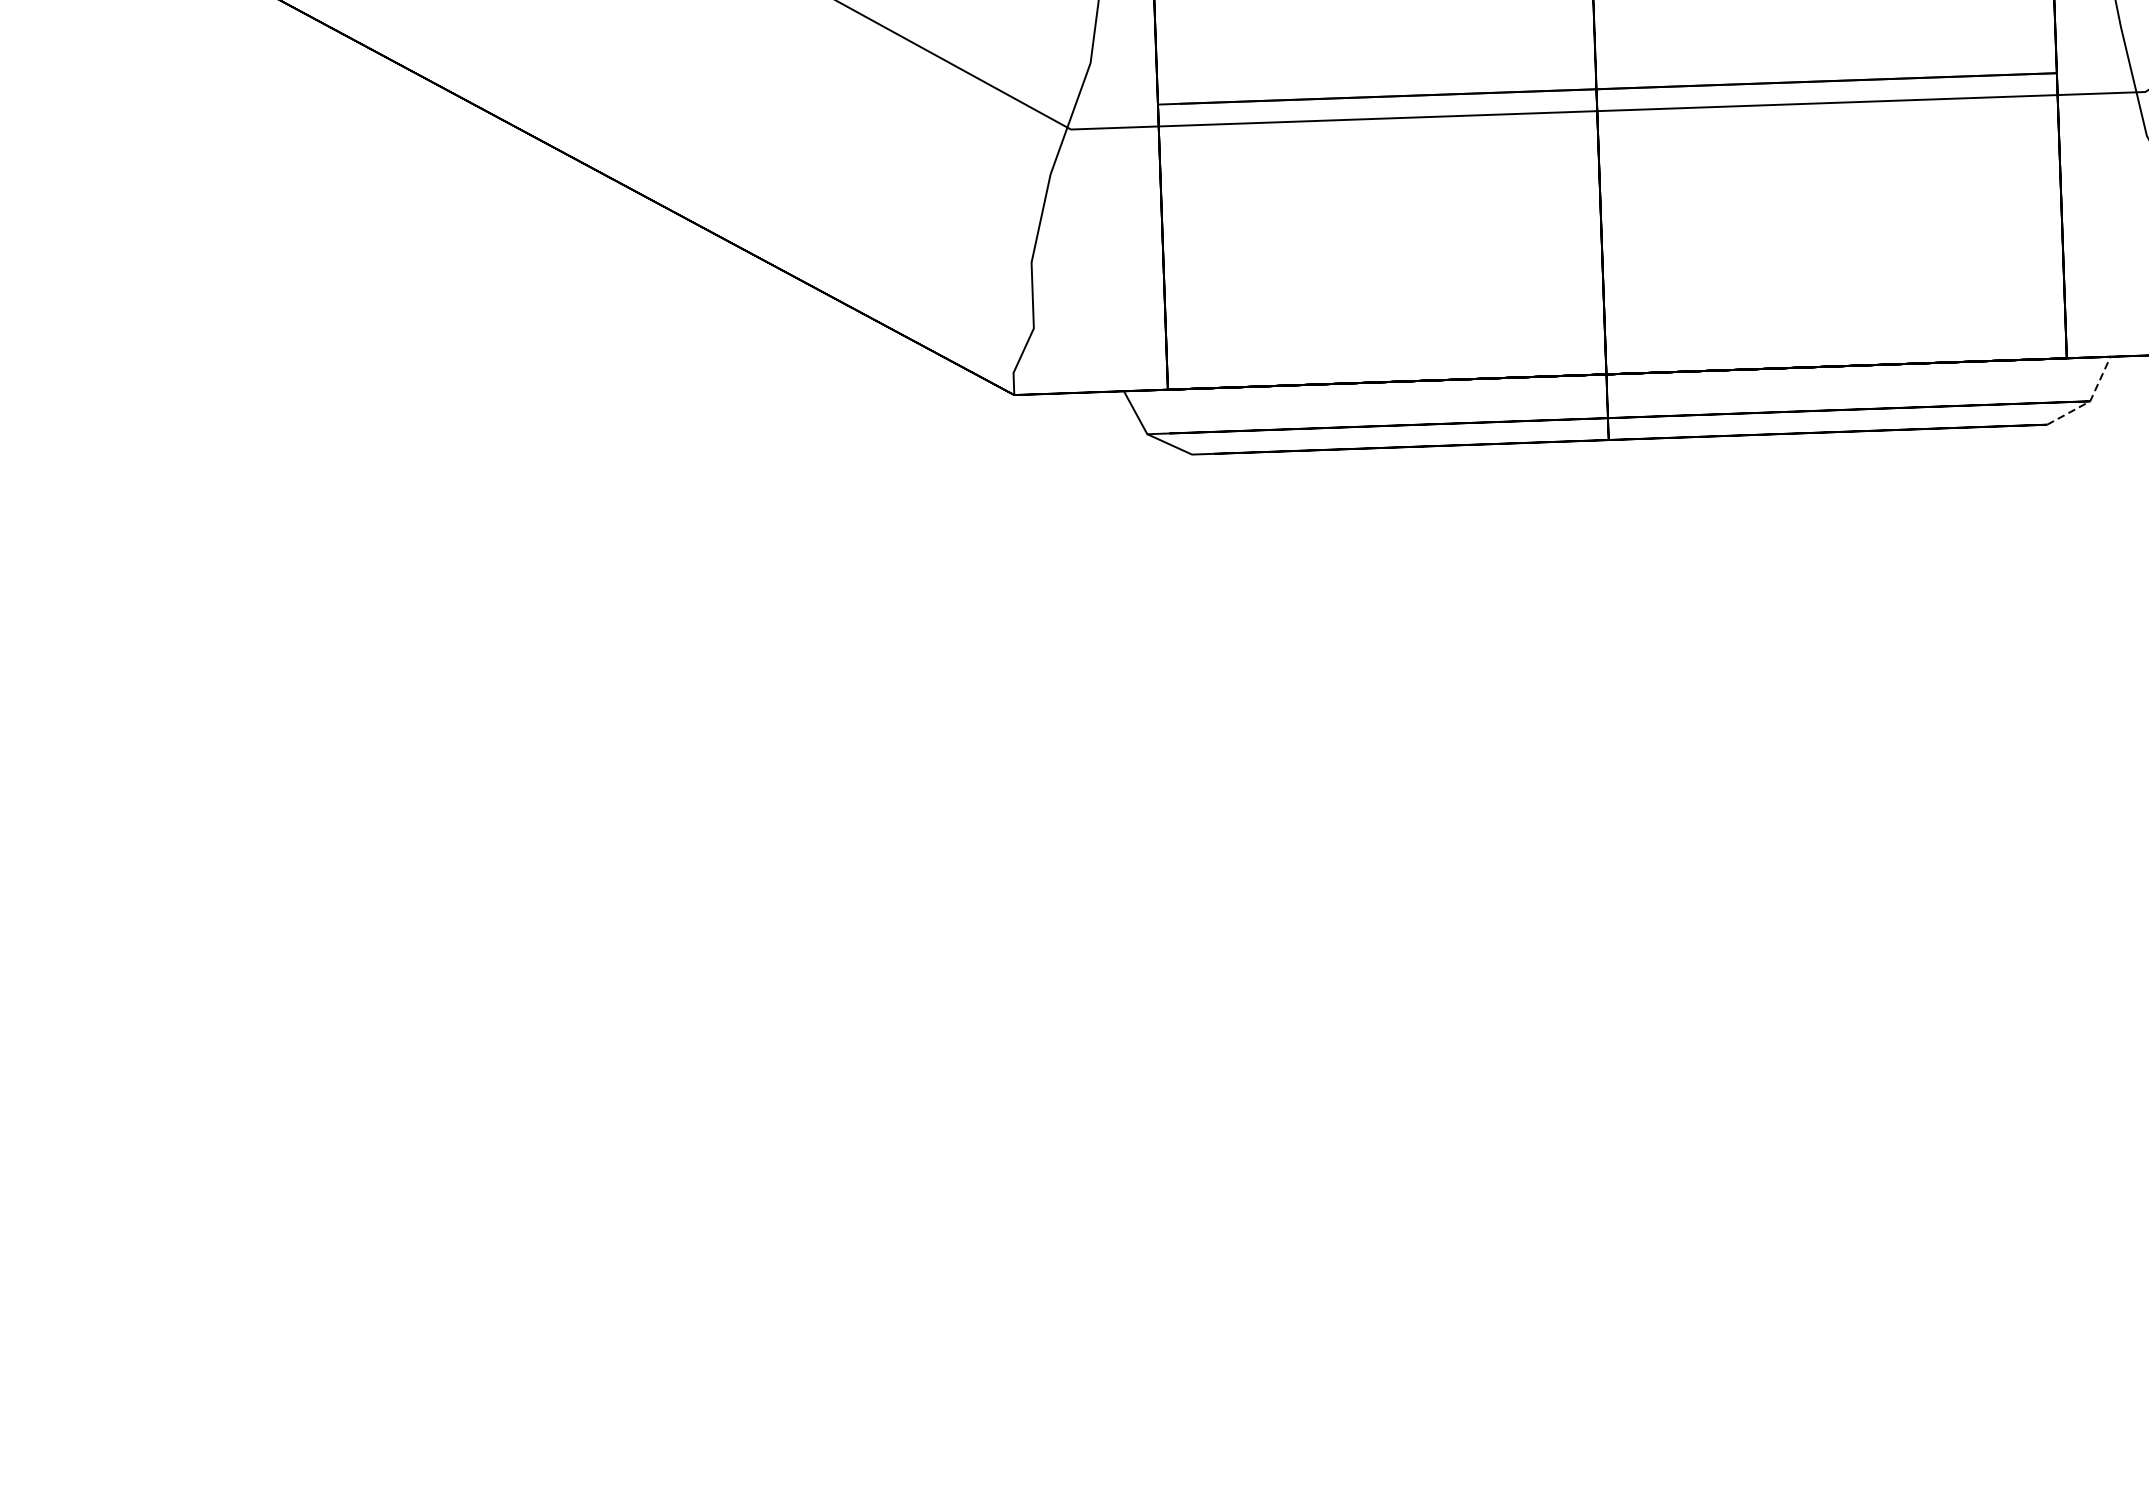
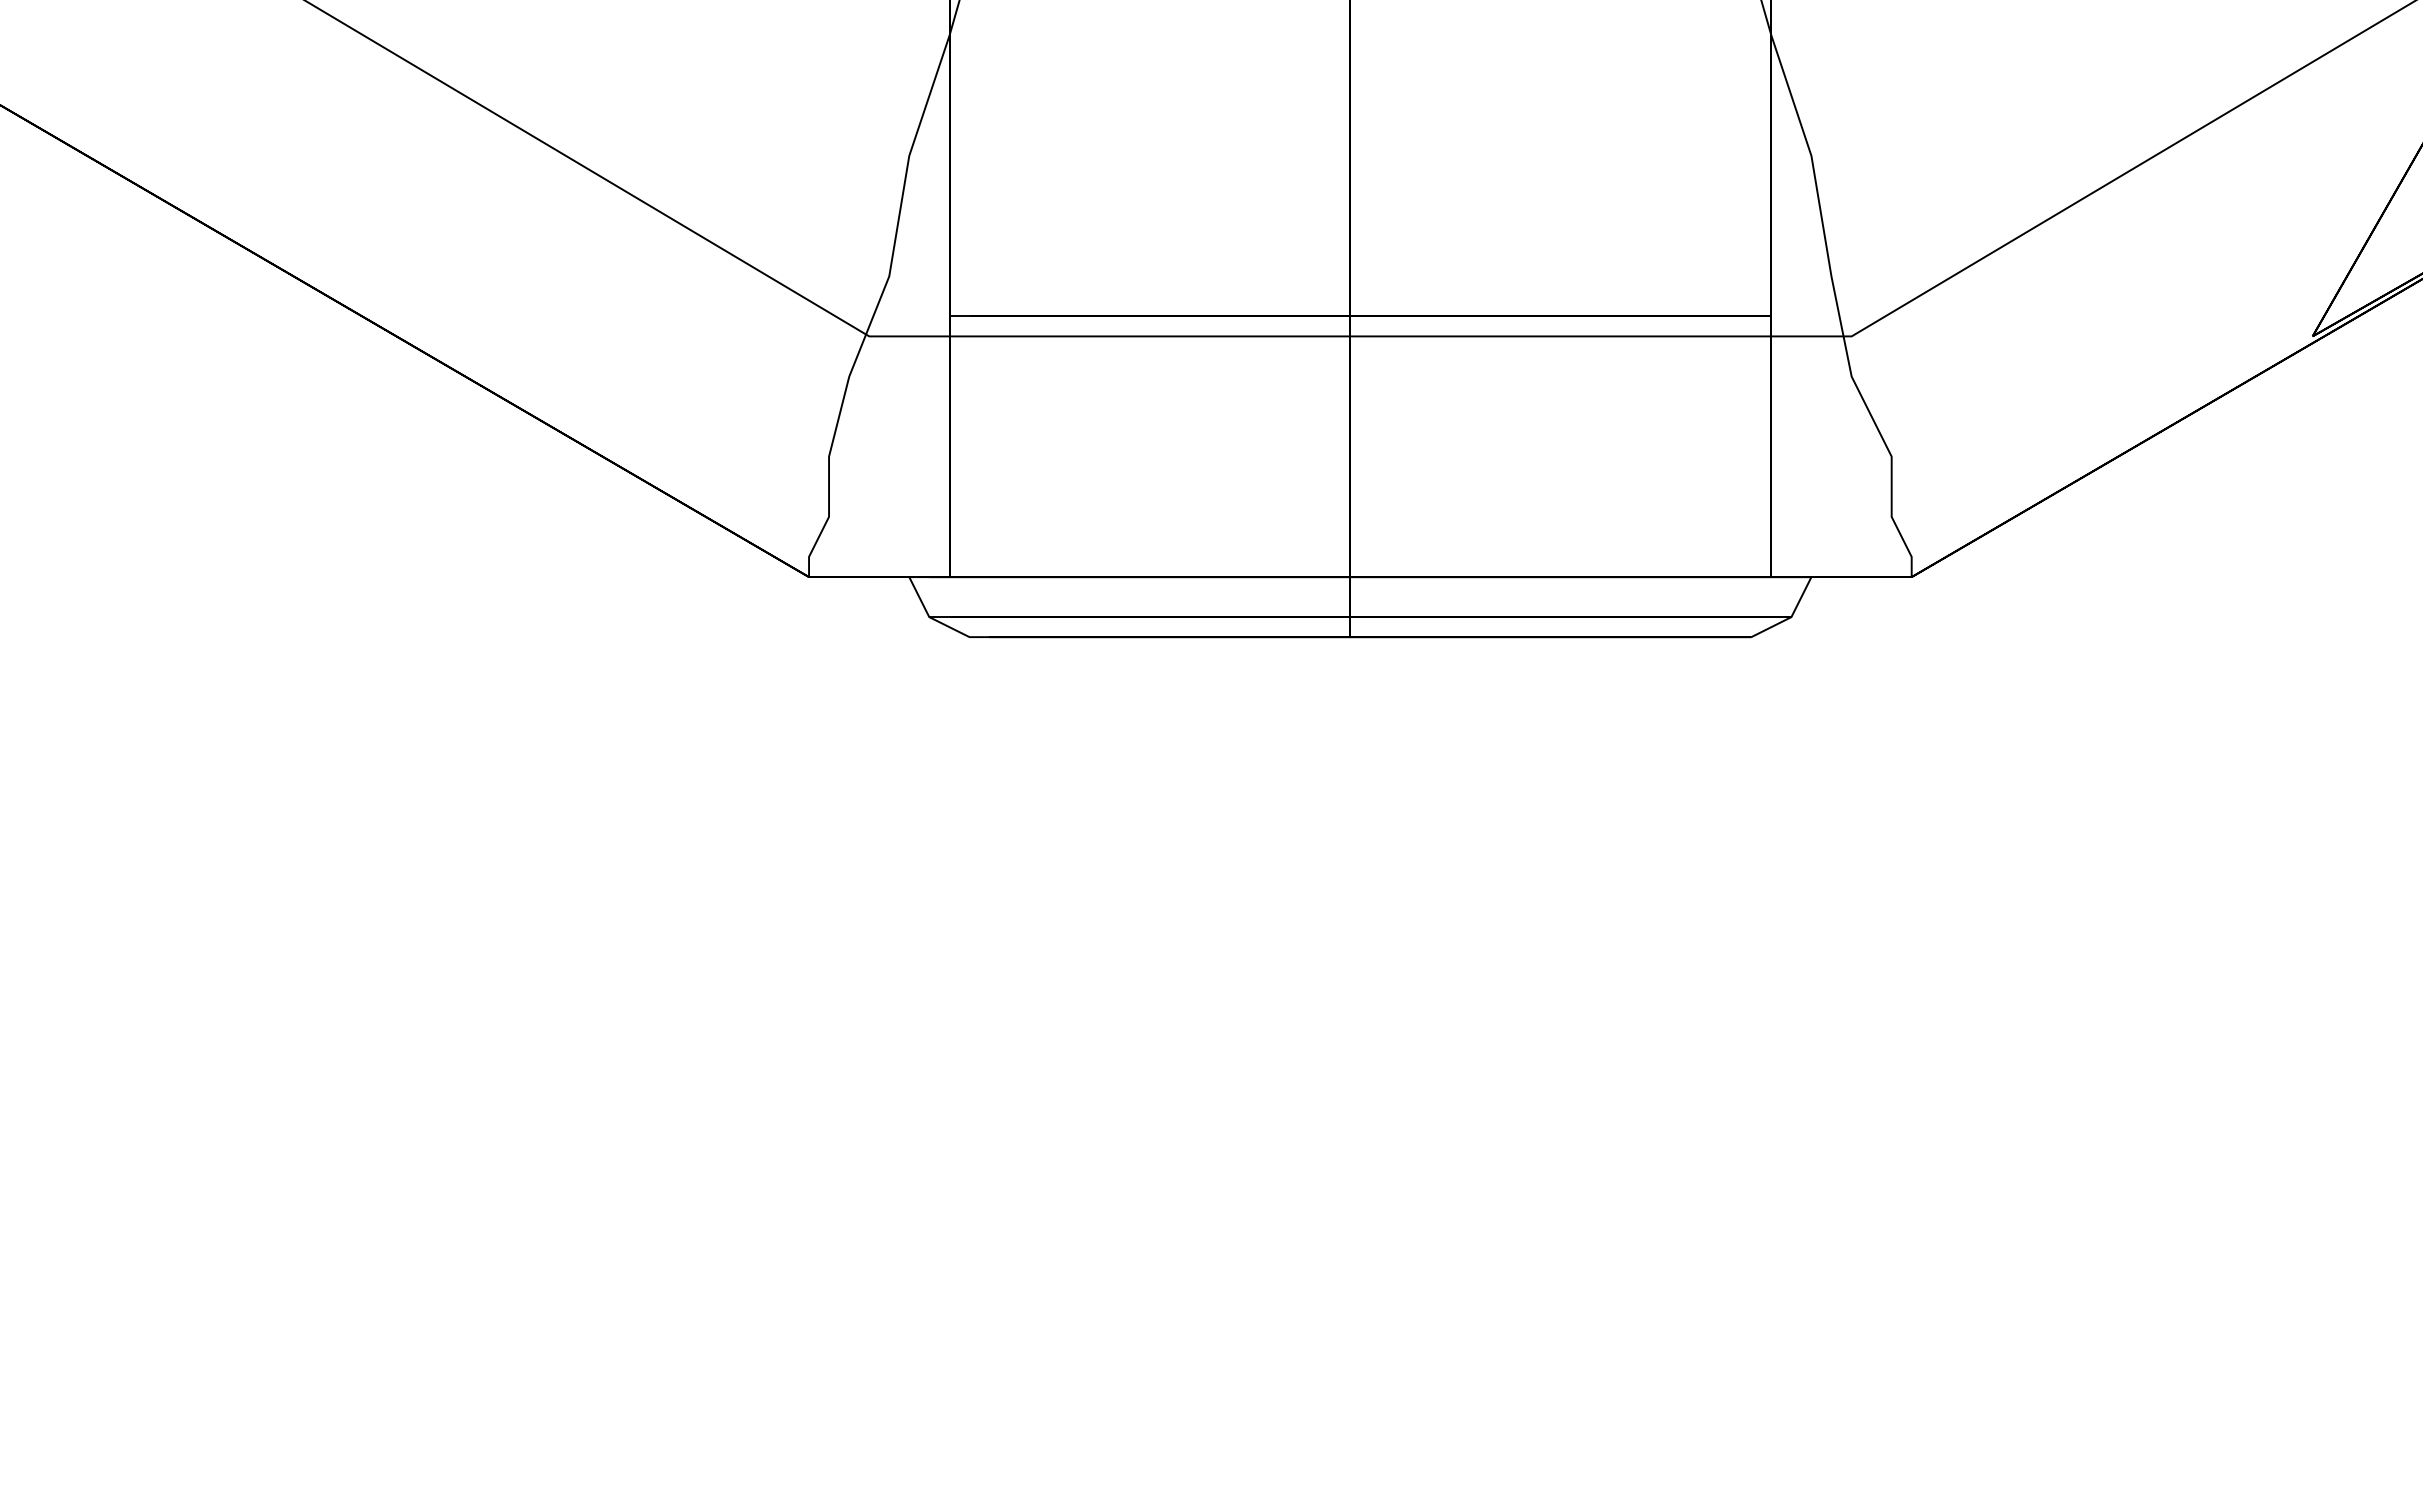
line: (2090, 401) -> (1791, 617), dashed -> solid

